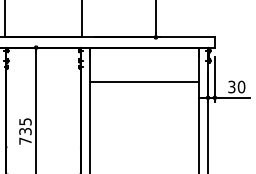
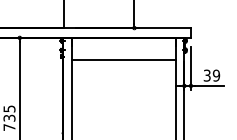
line: (144, 81) -> (123, 59), moved
text: (241, 87) -> (216, 76), 30 -> 39

